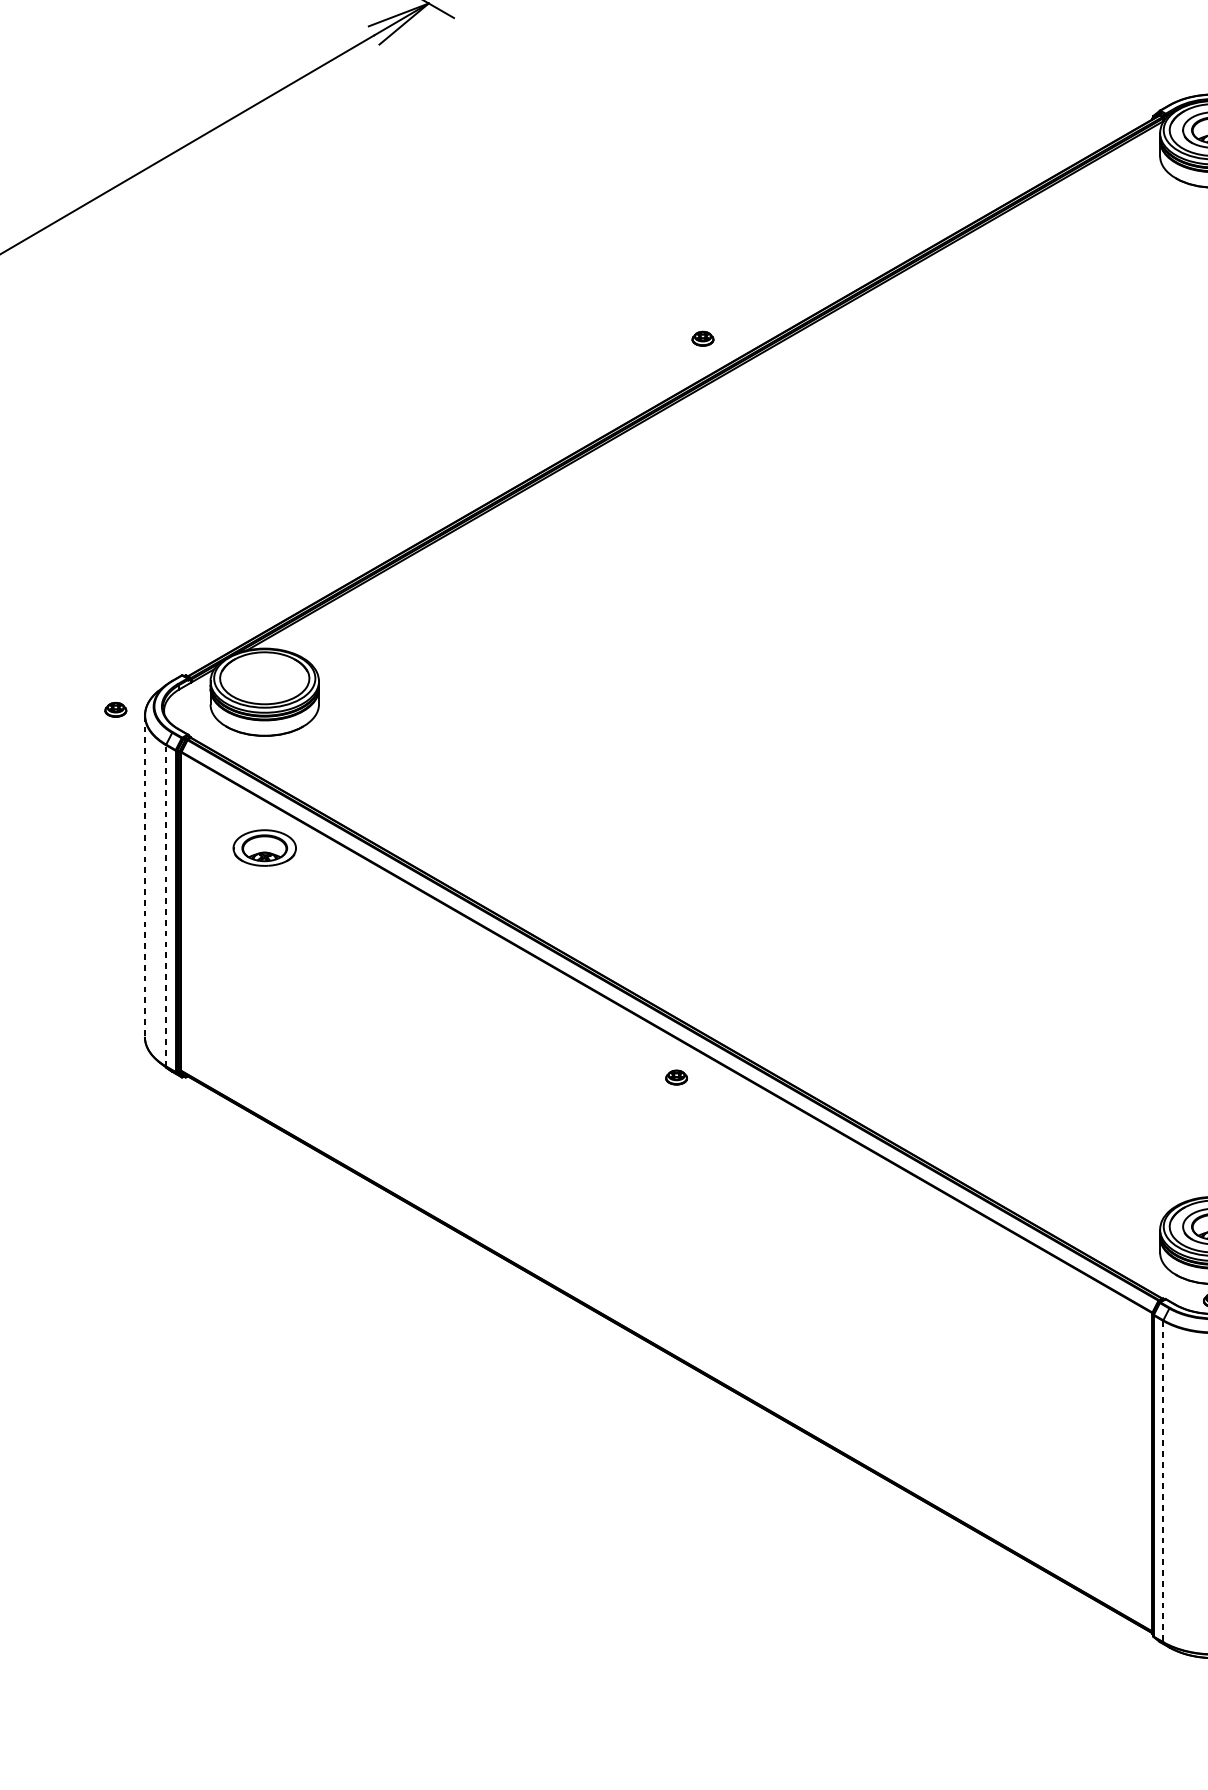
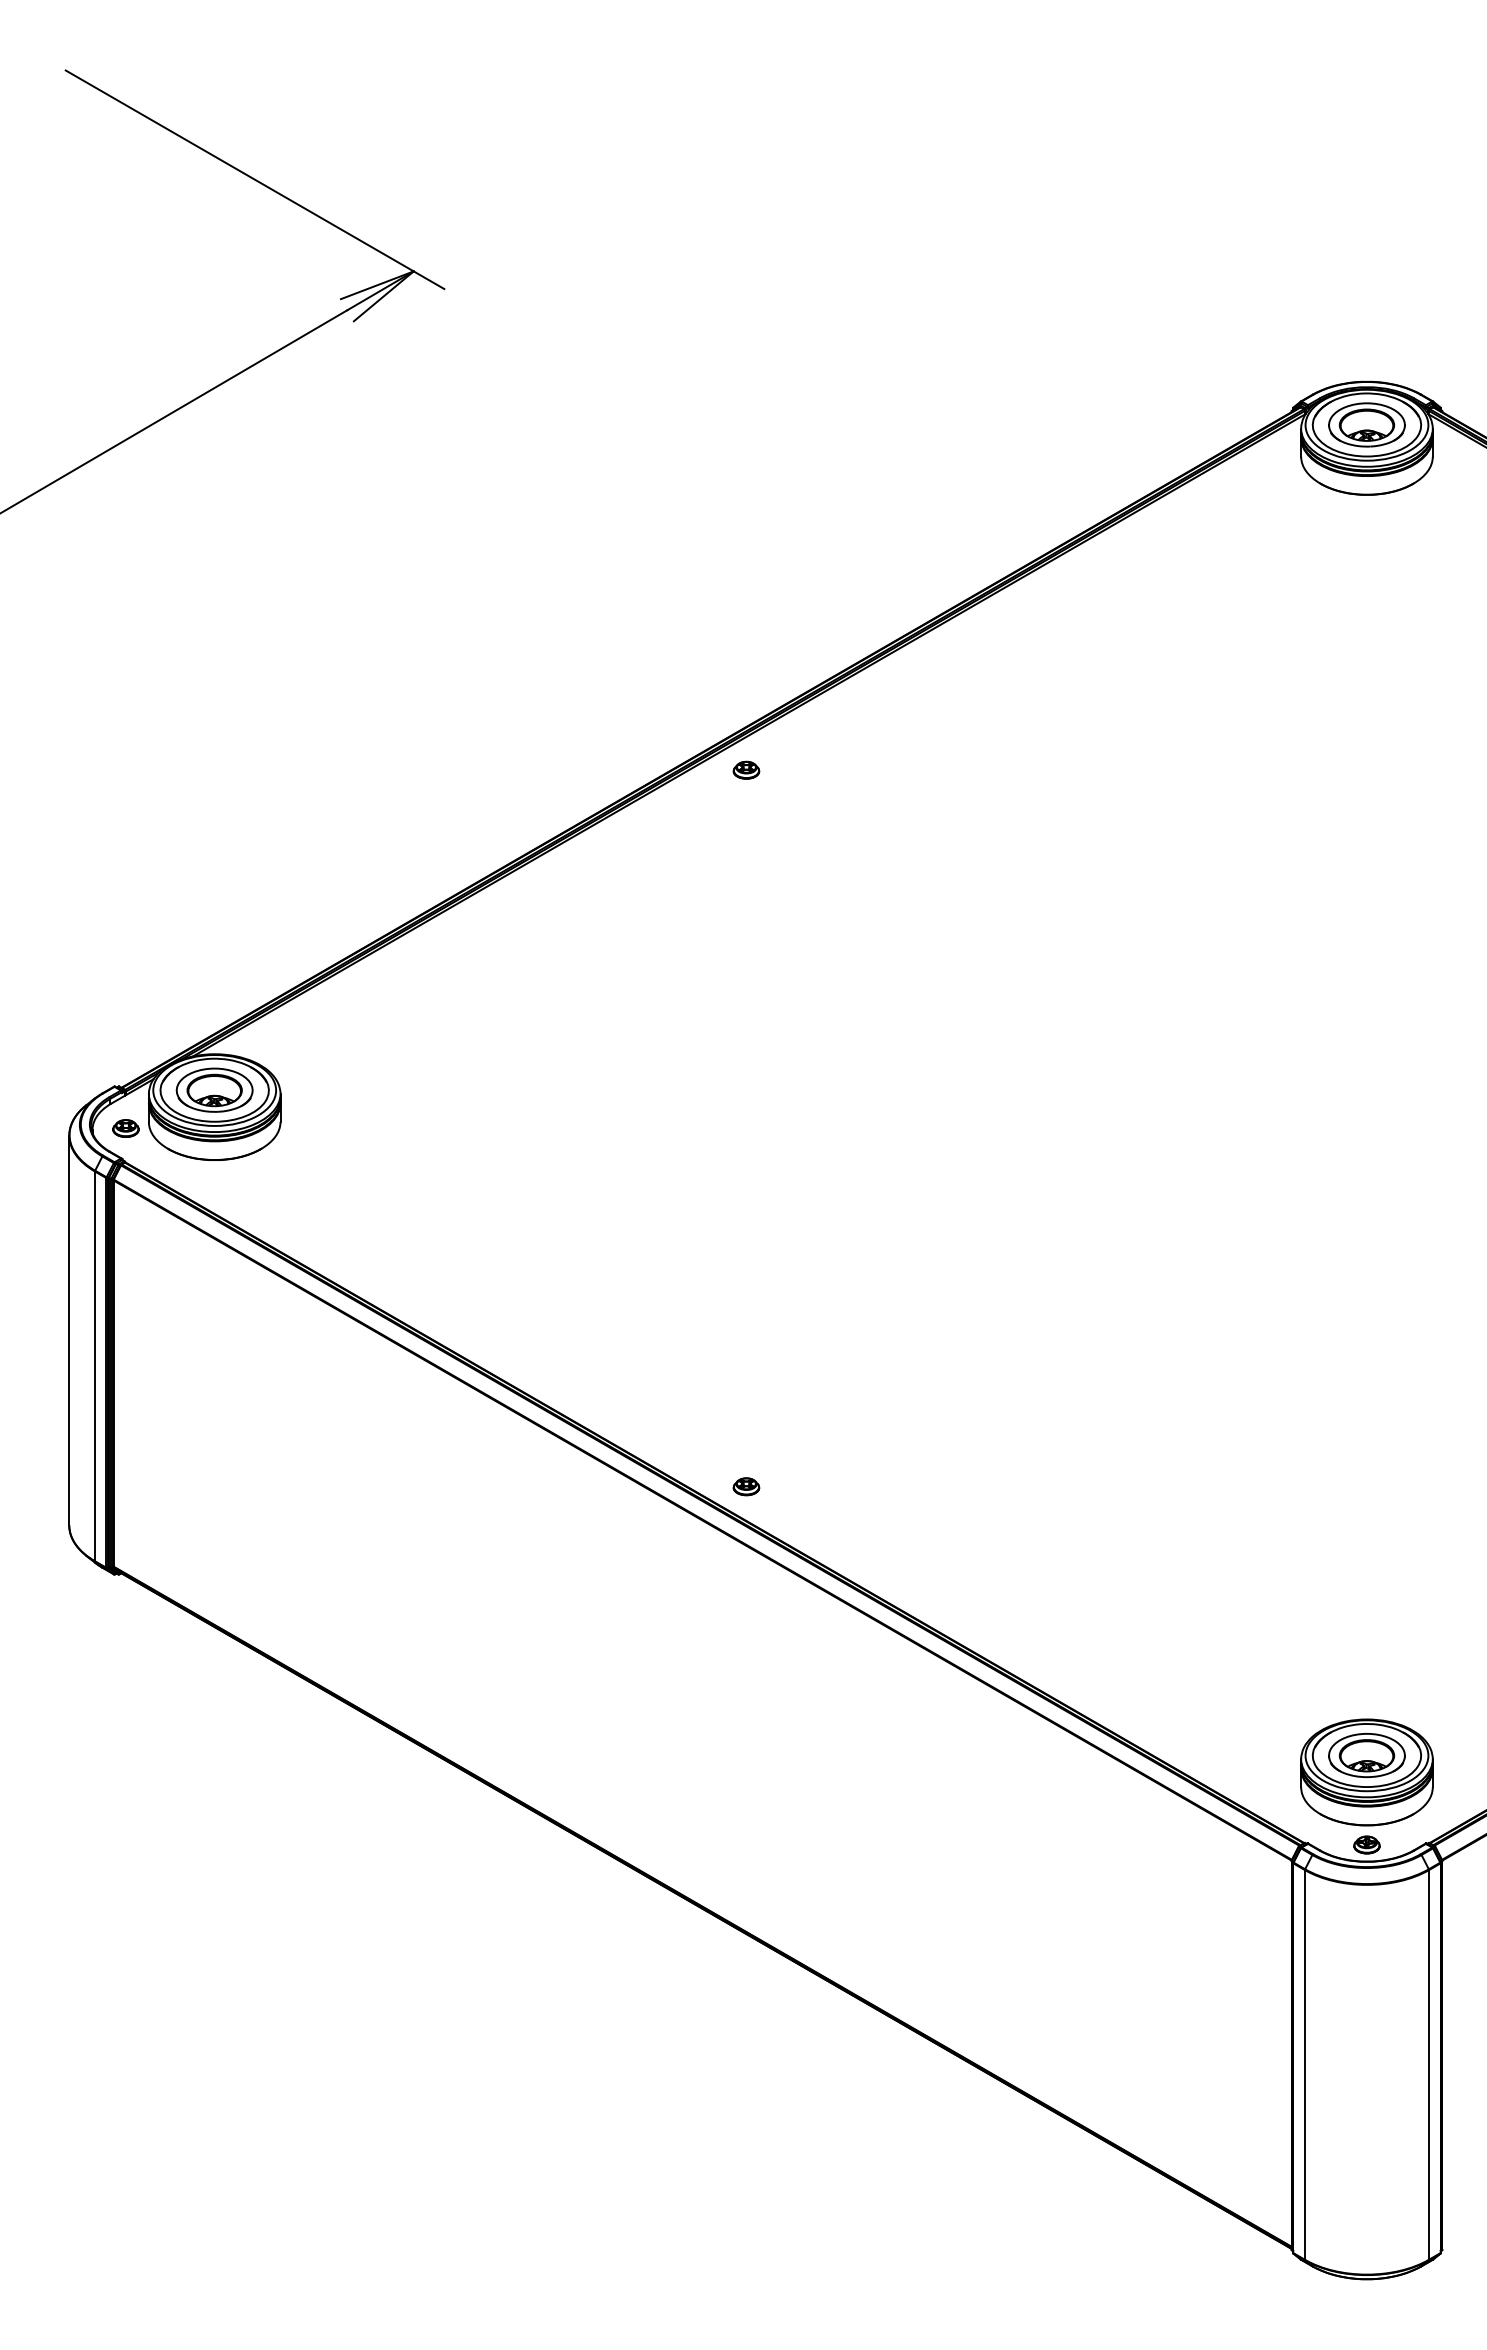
part: (703, 338) -> (746, 769), moved
part: (115, 709) -> (125, 1128), moved
part: (264, 847) -> (214, 1089), moved
line: (145, 876) -> (69, 1330), dashed -> solid
line: (165, 905) -> (94, 1366), dashed -> solid
part: (676, 1077) -> (746, 1486), moved
line: (1162, 1481) -> (1304, 2064), dashed -> solid

